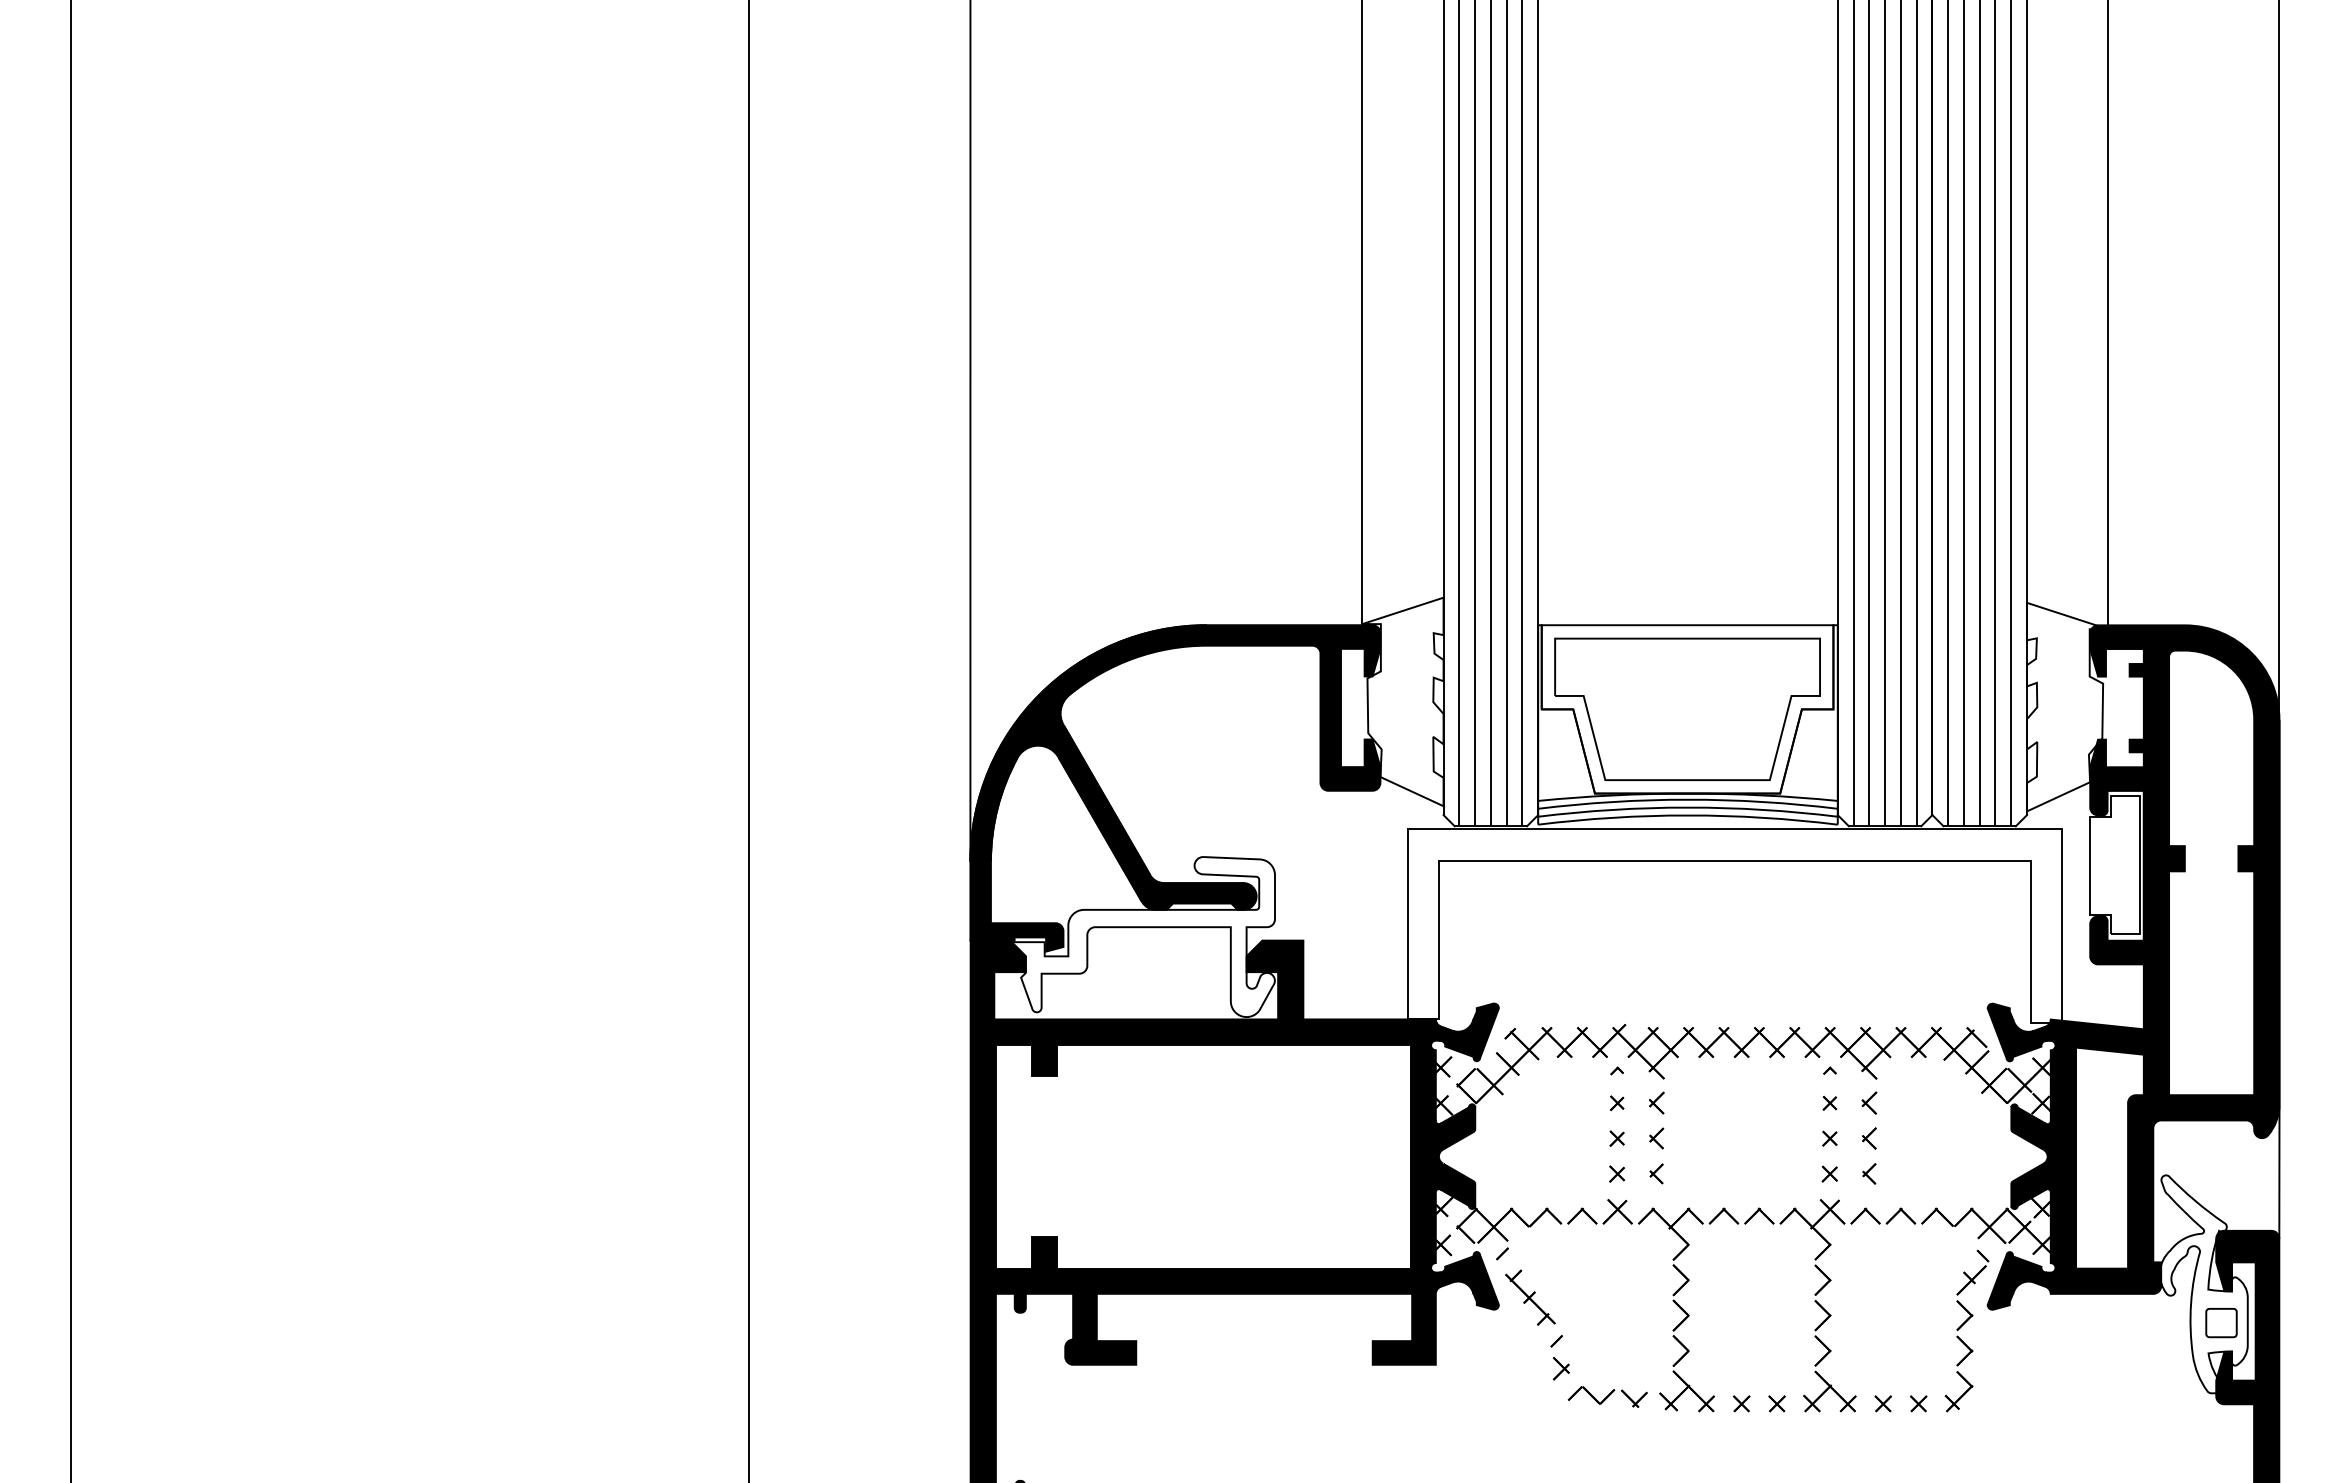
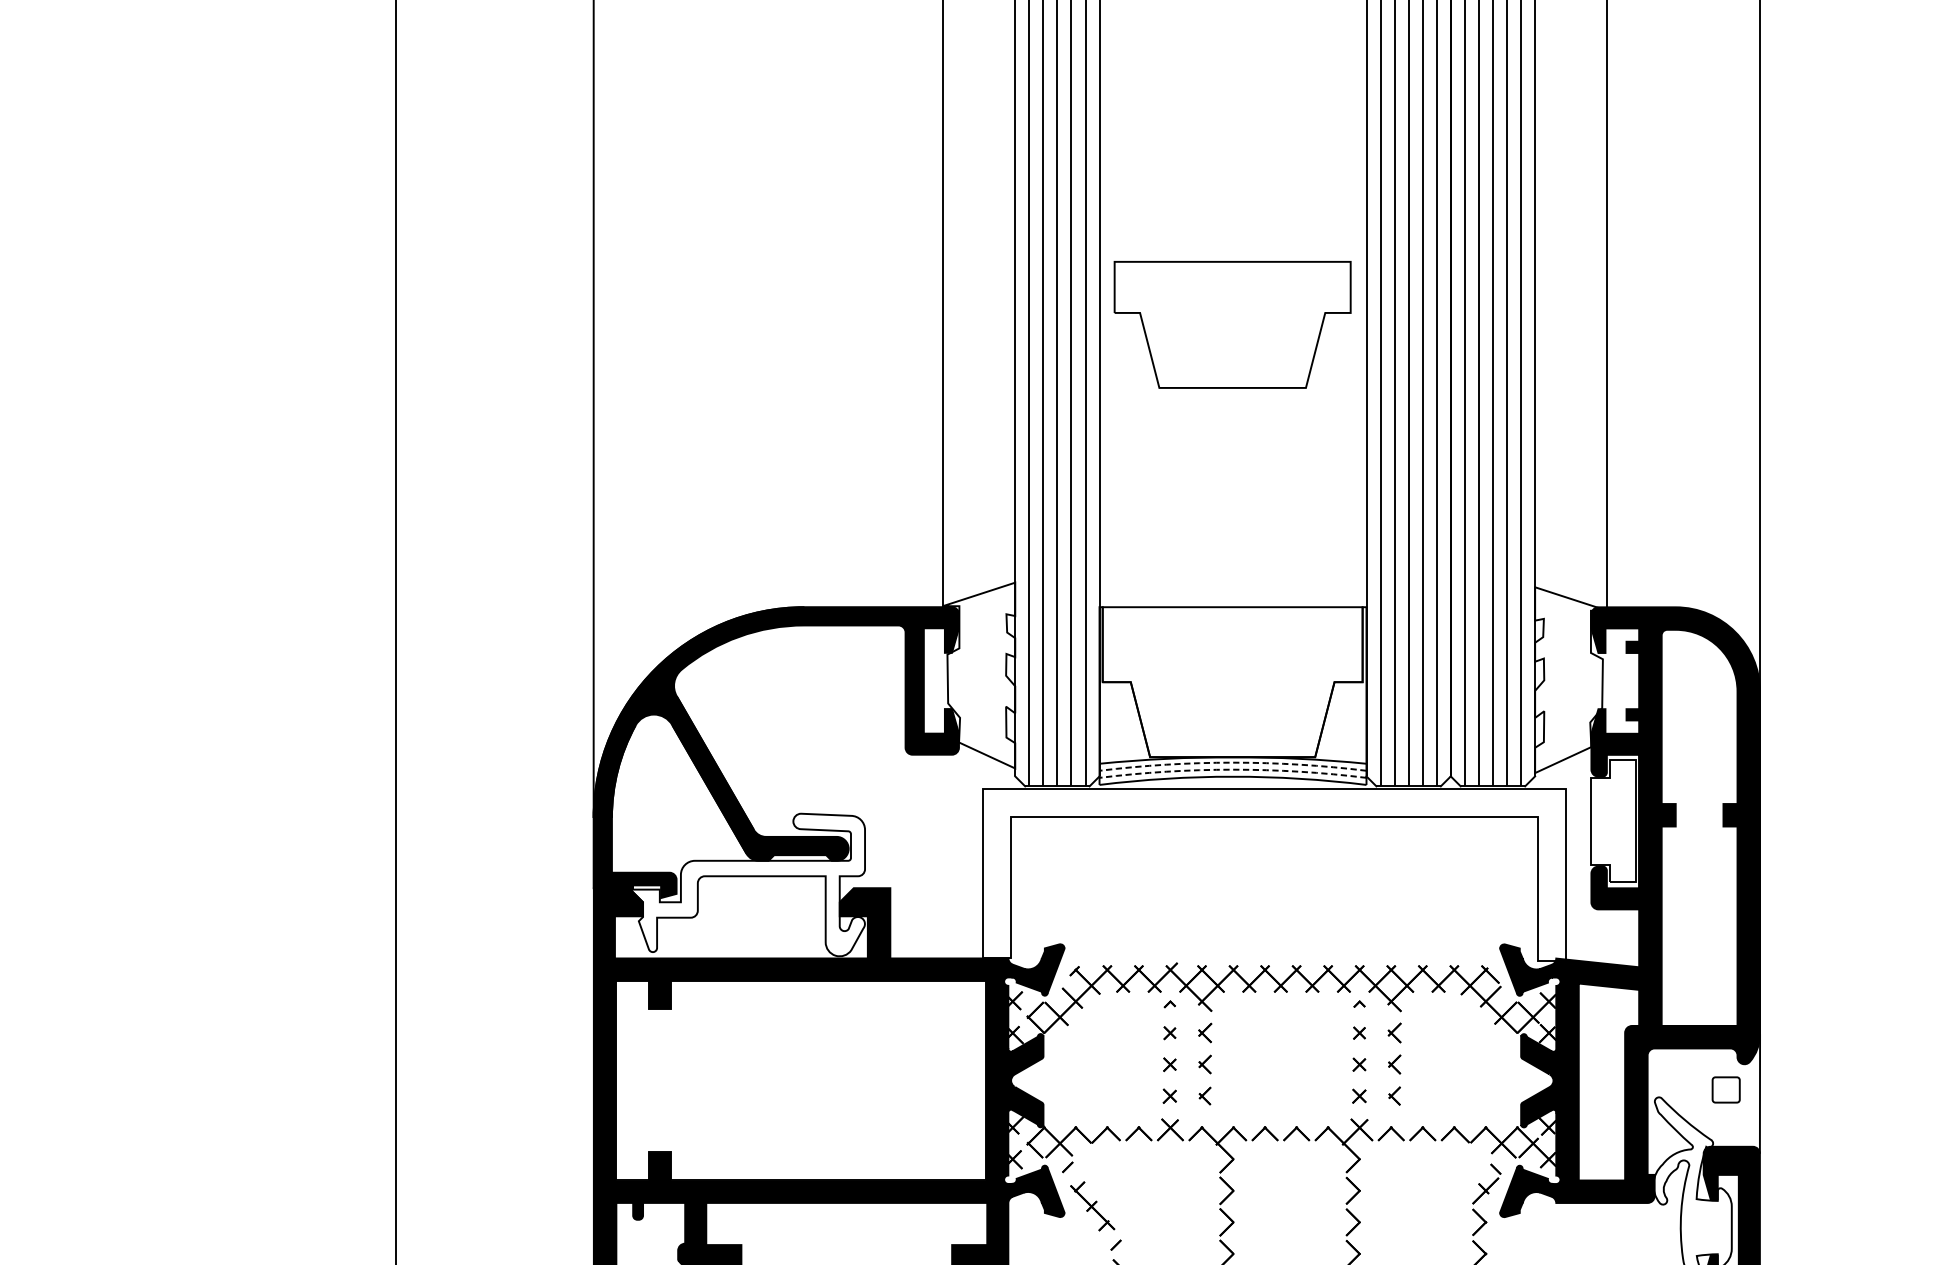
part: (1687, 708) -> (1232, 324), moved
arc: (1687, 799) -> (1232, 762), solid -> dashed
arc: (1687, 807) -> (1232, 769), solid -> dashed
part: (2221, 1323) -> (1726, 1090), moved

